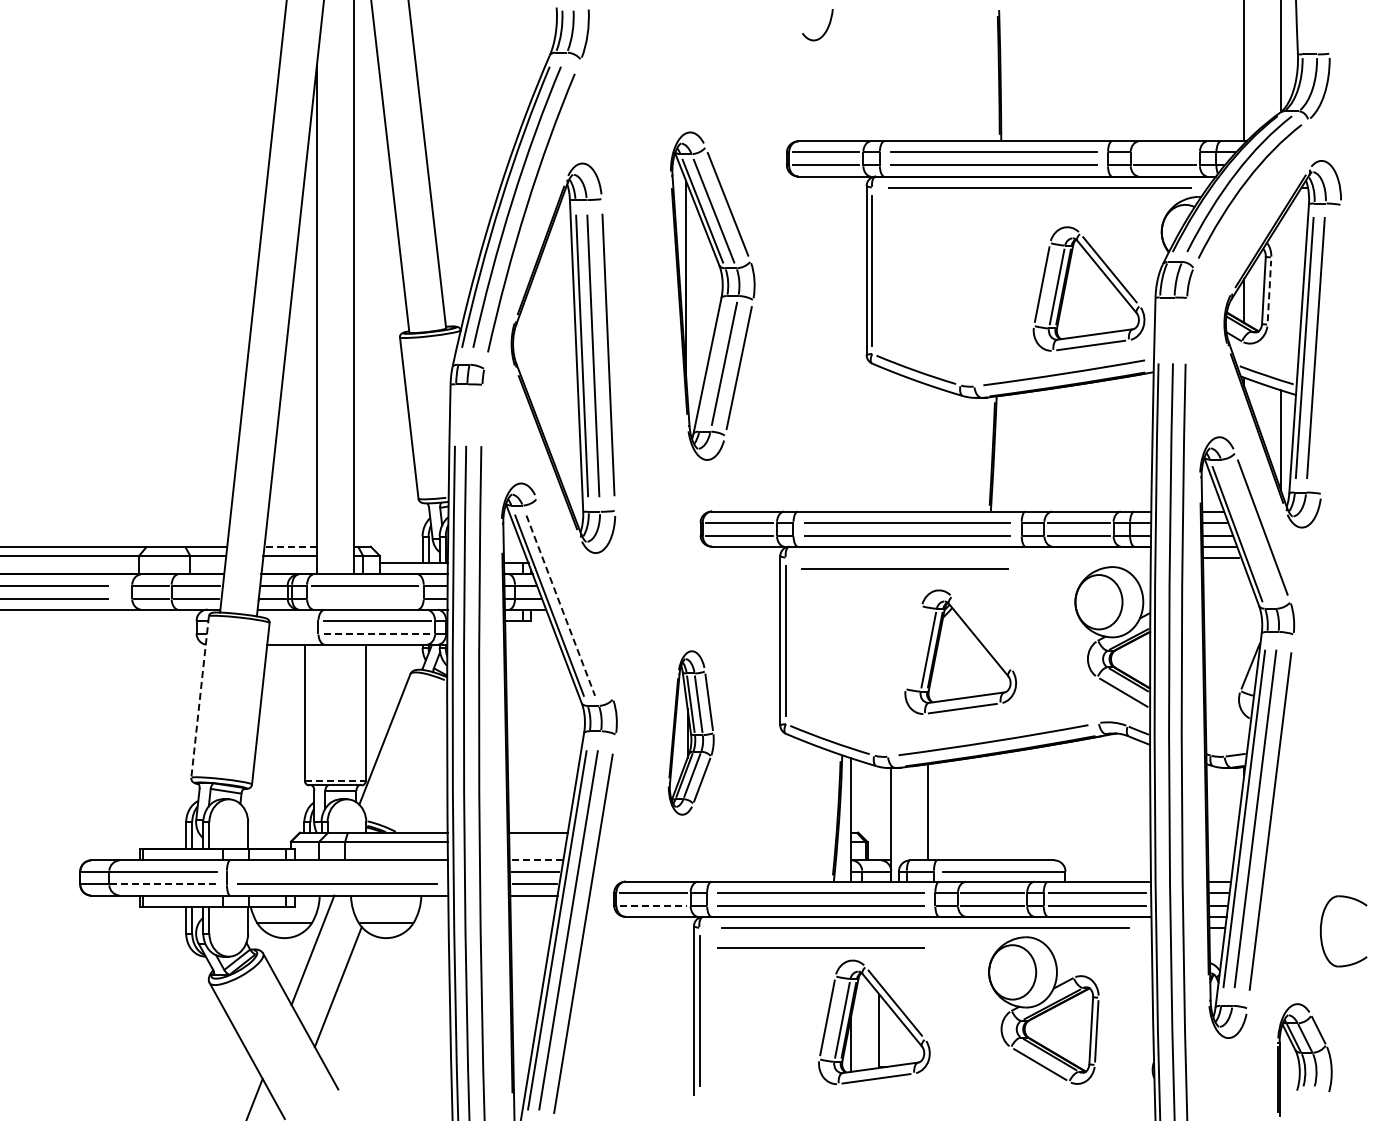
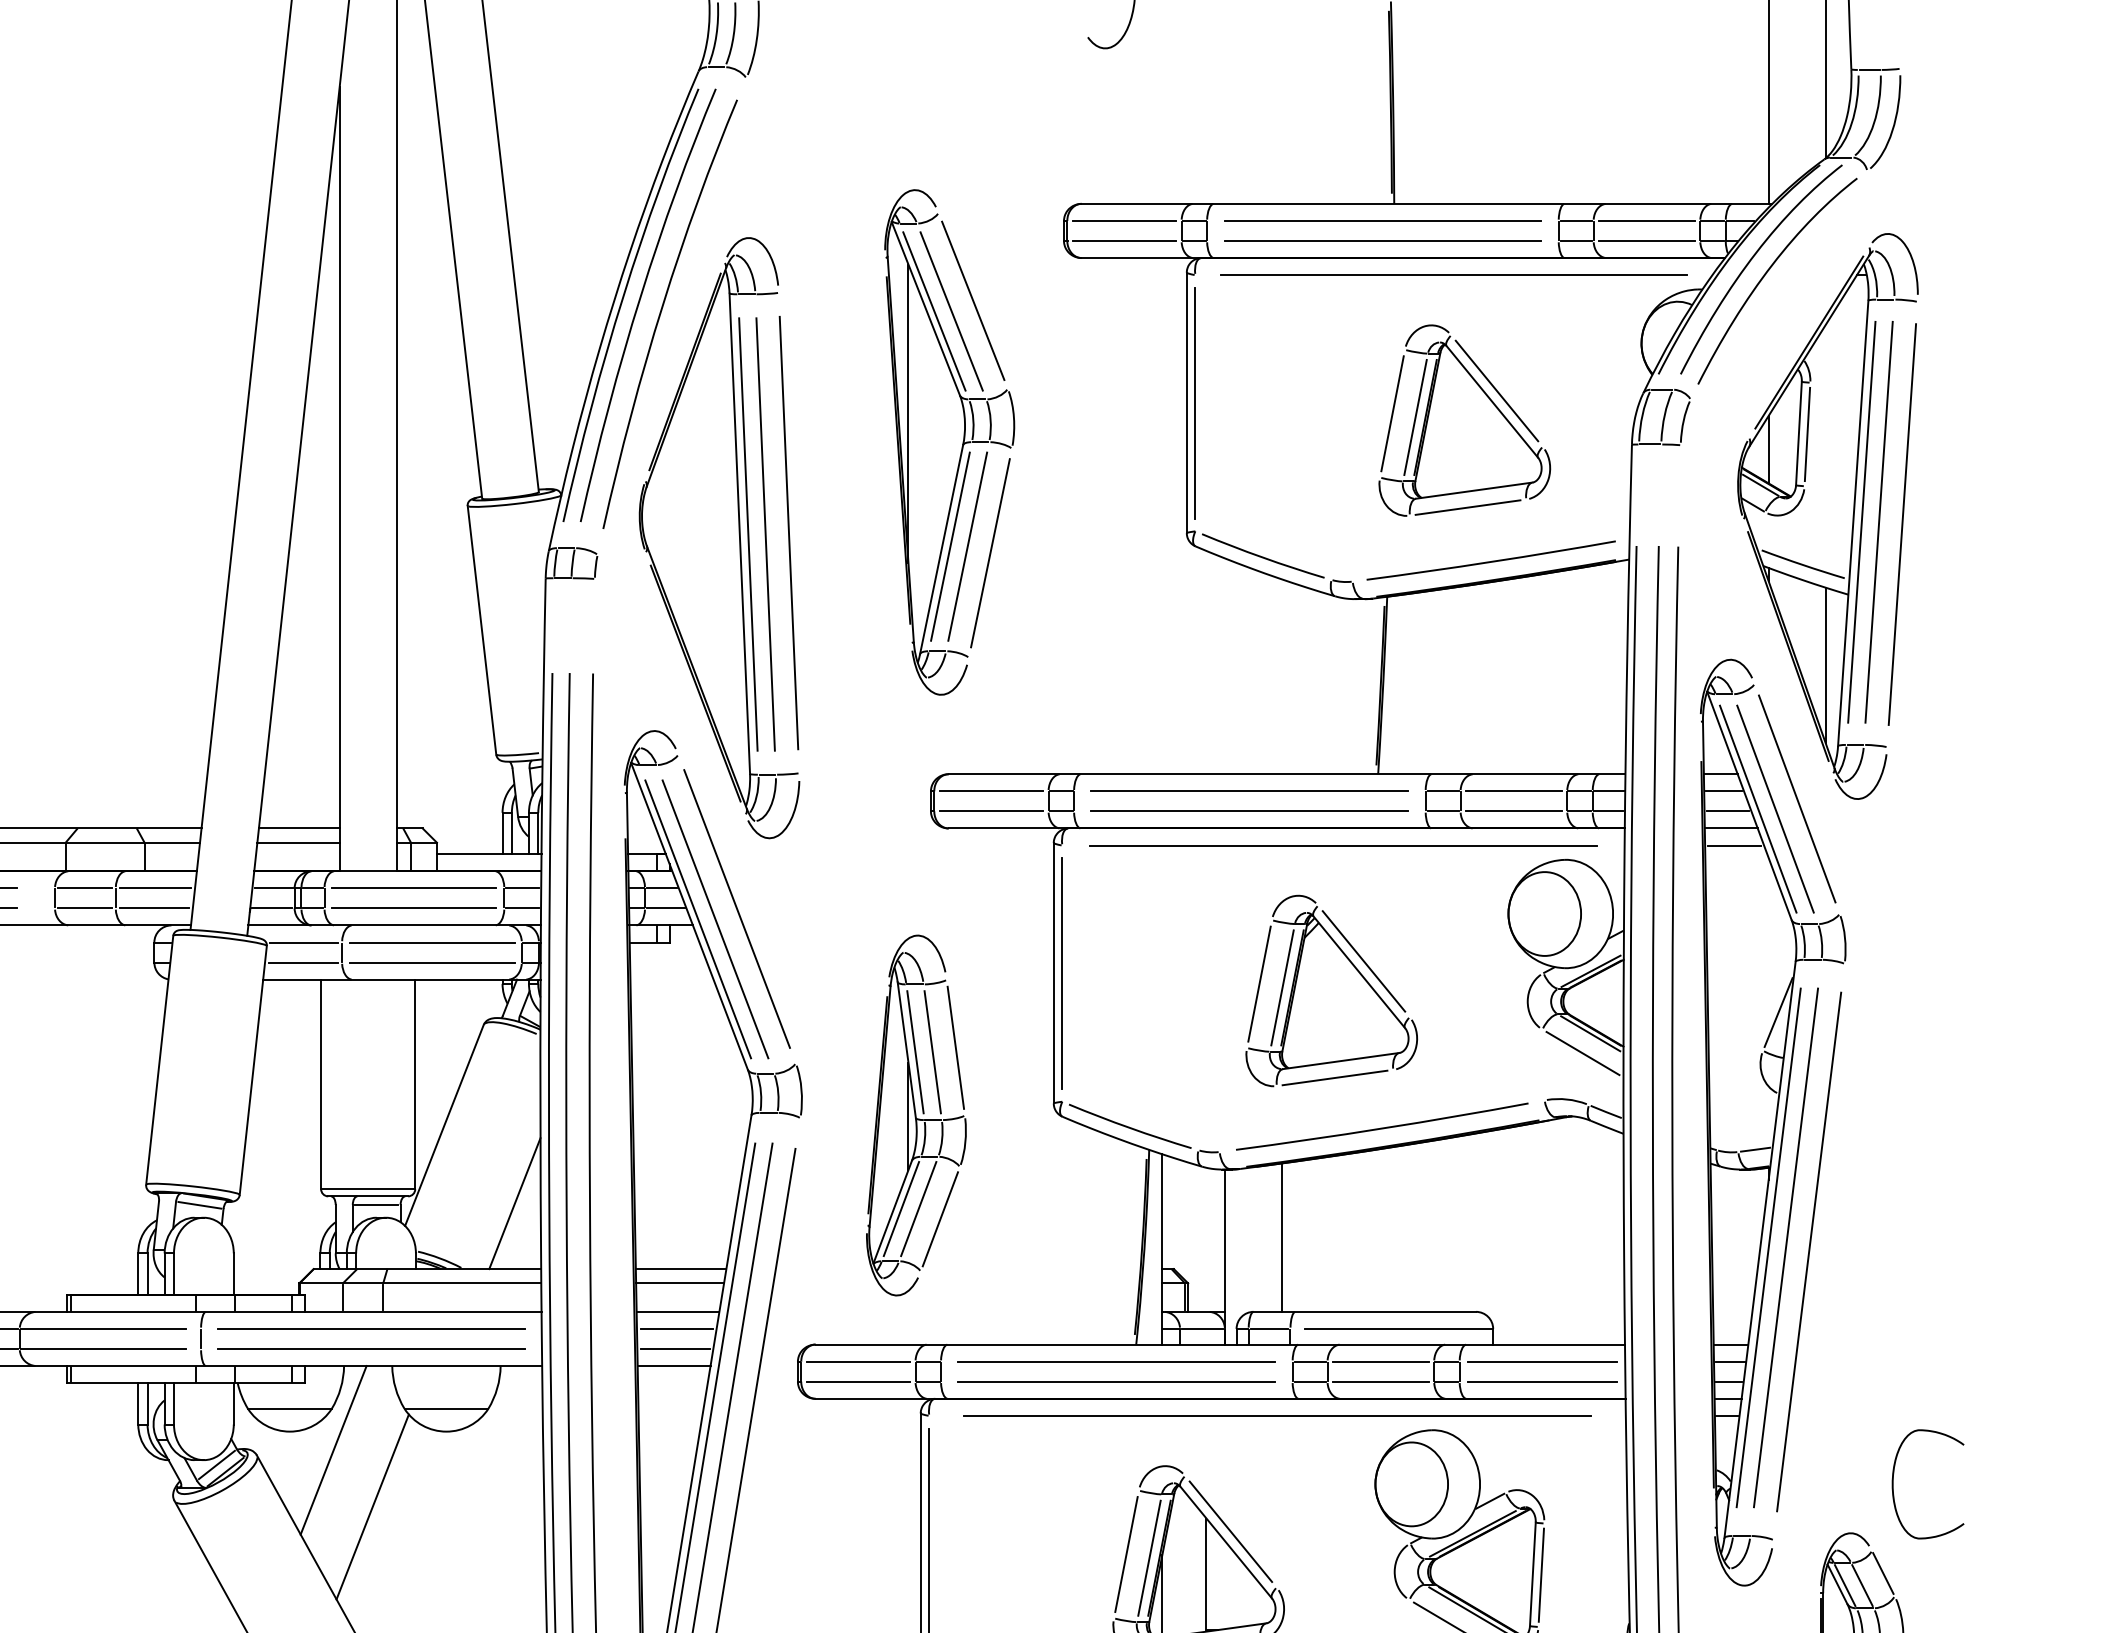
line: (1164, 152) -> (1645, 221), added
part: (1088, 288) -> (1463, 419), moved
line: (1269, 290) -> (1807, 433), dashed -> solid
line: (1330, 349) -> (1901, 524), added
line: (712, 363) -> (949, 546), added
line: (1248, 534) -> (1775, 809), added
line: (290, 546) -> (299, 828), dashed -> solid
line: (968, 557) -> (1343, 845), added
line: (904, 568) -> (1245, 862), removed
line: (365, 598) -> (414, 908), added
line: (574, 598) -> (736, 908), added
line: (560, 606) -> (715, 920), dashed -> solid
line: (293, 620) -> (303, 942), added
line: (981, 632) -> (1363, 960), added
line: (292, 633) -> (302, 962), added
line: (377, 633) -> (433, 962), dashed -> solid
line: (913, 647) -> (1258, 983), added
line: (200, 697) -> (160, 1060), dashed -> solid
part: (691, 732) -> (916, 1114), size x1.43
line: (335, 780) -> (368, 1188), dashed -> solid
line: (430, 789) -> (514, 1202), added
line: (537, 841) -> (679, 1282), added
line: (536, 860) -> (678, 1311), dashed -> solid
line: (336, 871) -> (369, 1328), added
line: (163, 884) -> (103, 1348), dashed -> solid
line: (653, 905) -> (858, 1381), dashed -> solid
part: (1321, 931) -> (1893, 1484), moved
line: (820, 947) -> (1115, 1446), removed

